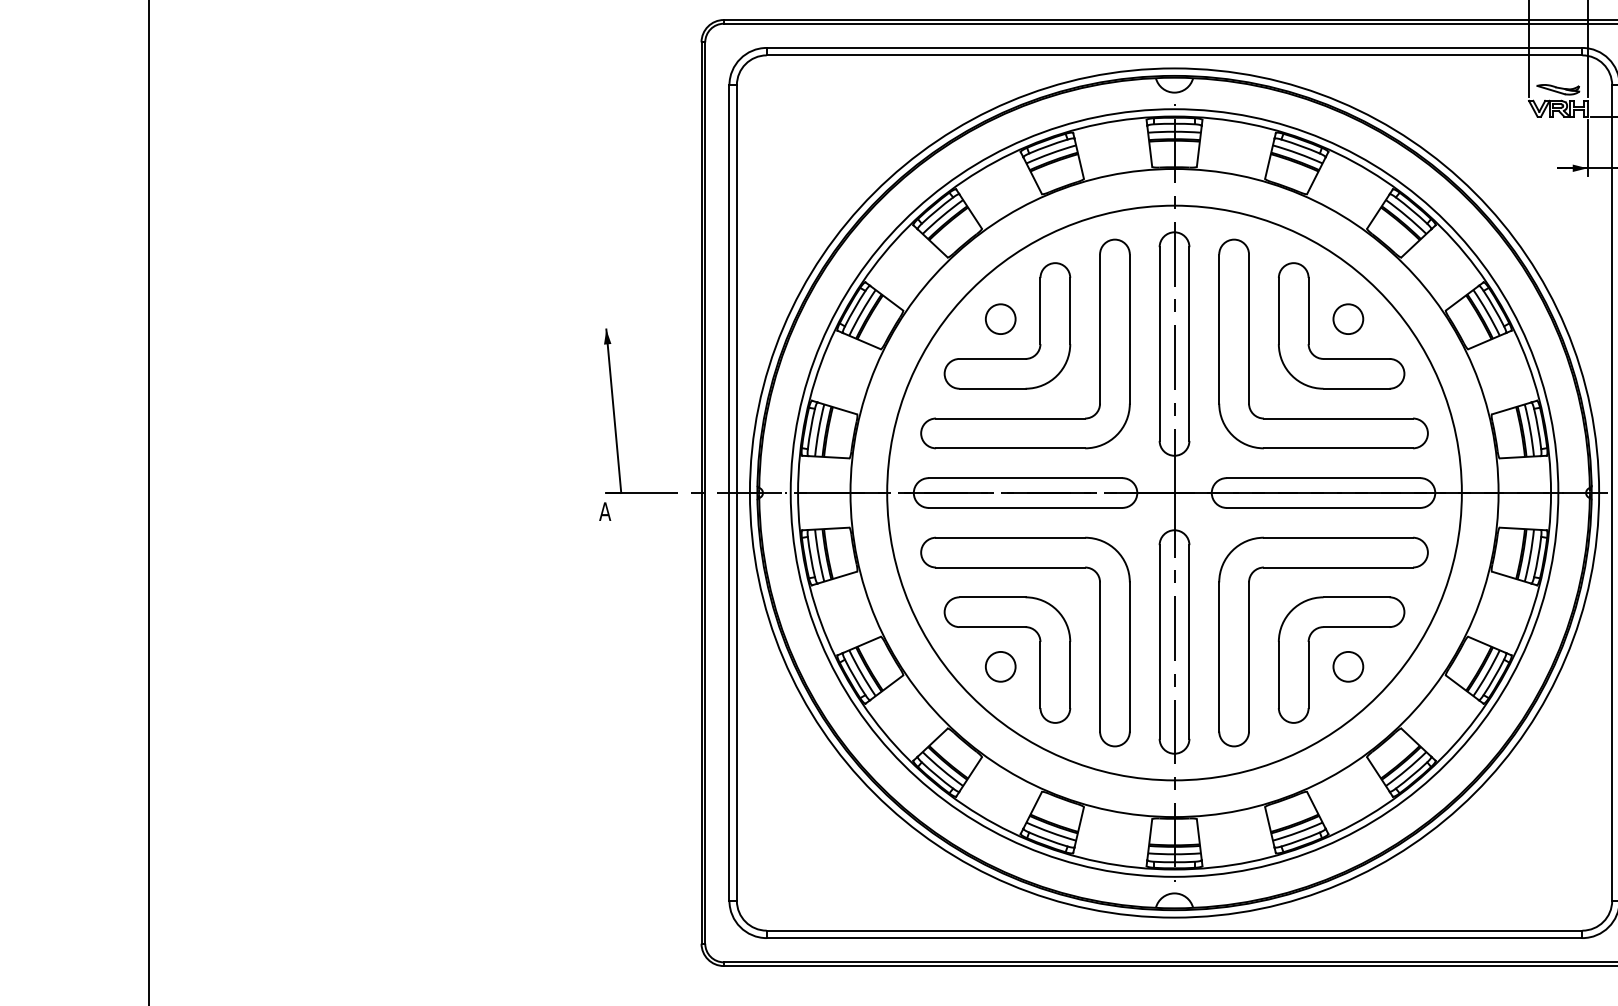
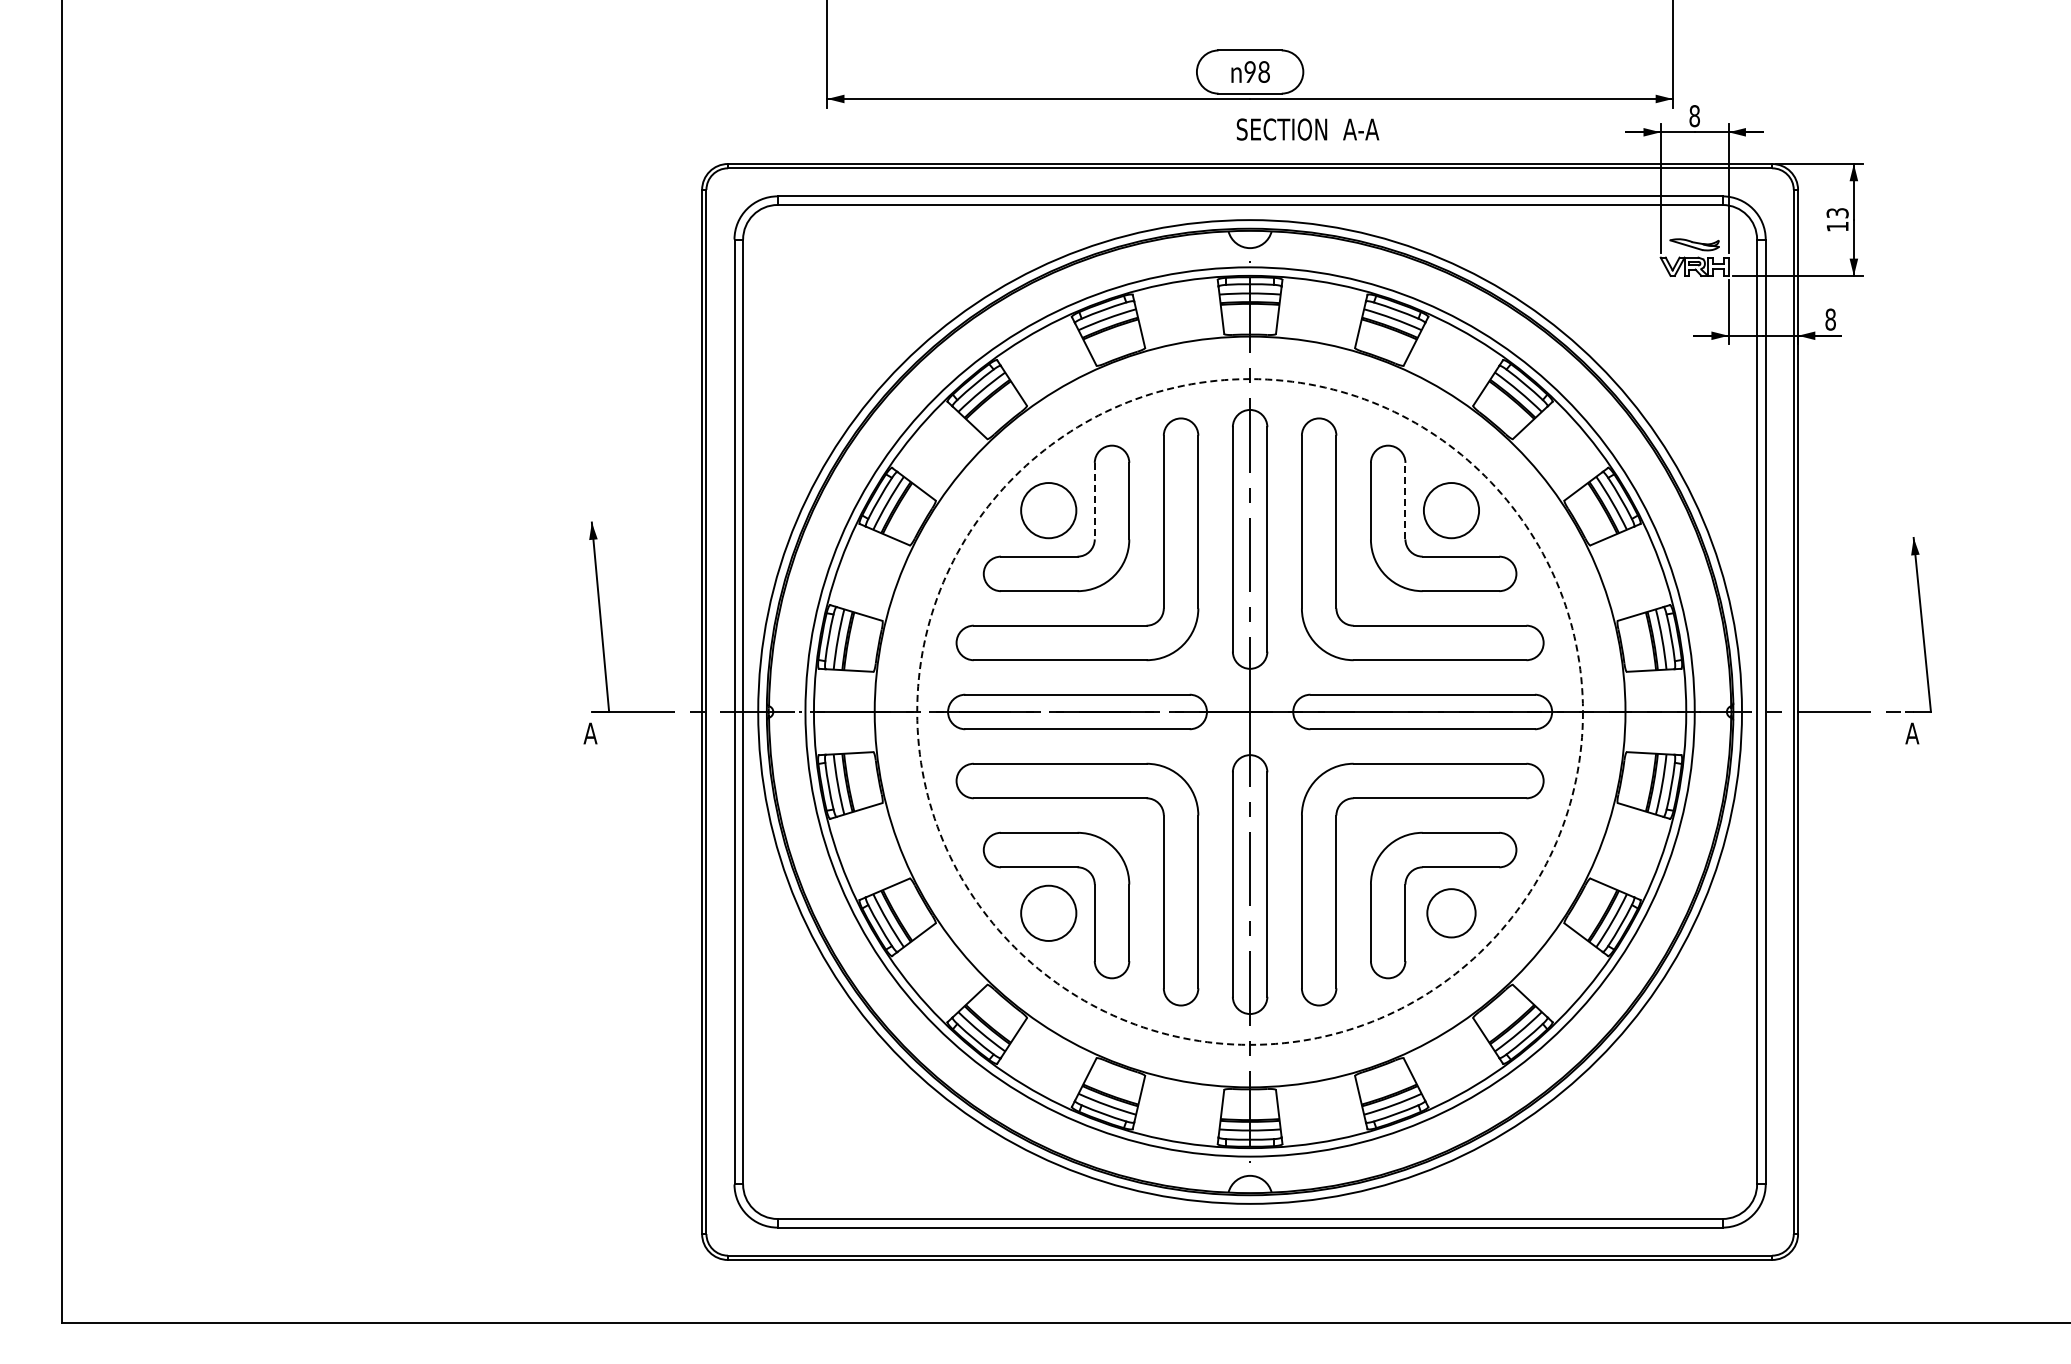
line: (1308, 310) -> (1405, 500), solid -> dashed
line: (1040, 311) -> (1094, 501), solid -> dashed
circle: (1000, 319) -> (1048, 510), size x1.6
circle: (1348, 319) -> (1451, 510), size x1.6
circle: (1174, 492) -> (1250, 711), solid -> dashed
circle: (1000, 666) -> (1048, 913), size x1.6
circle: (1348, 666) -> (1451, 913), size x1.4

